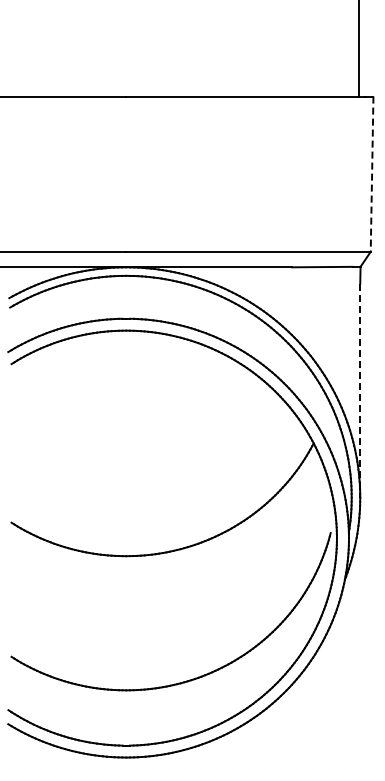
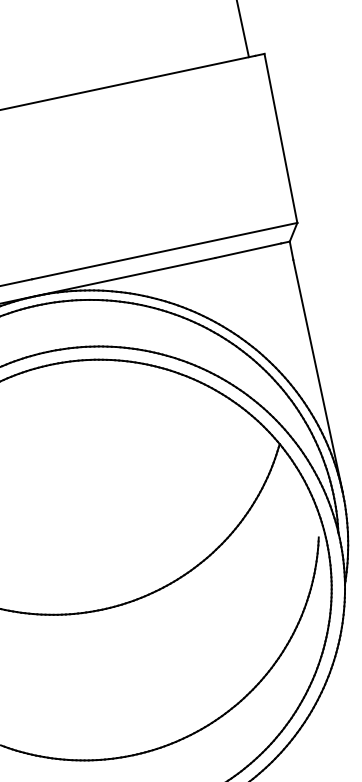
line: (372, 174) -> (281, 138), dashed -> solid
line: (360, 391) -> (318, 376), dashed -> solid

